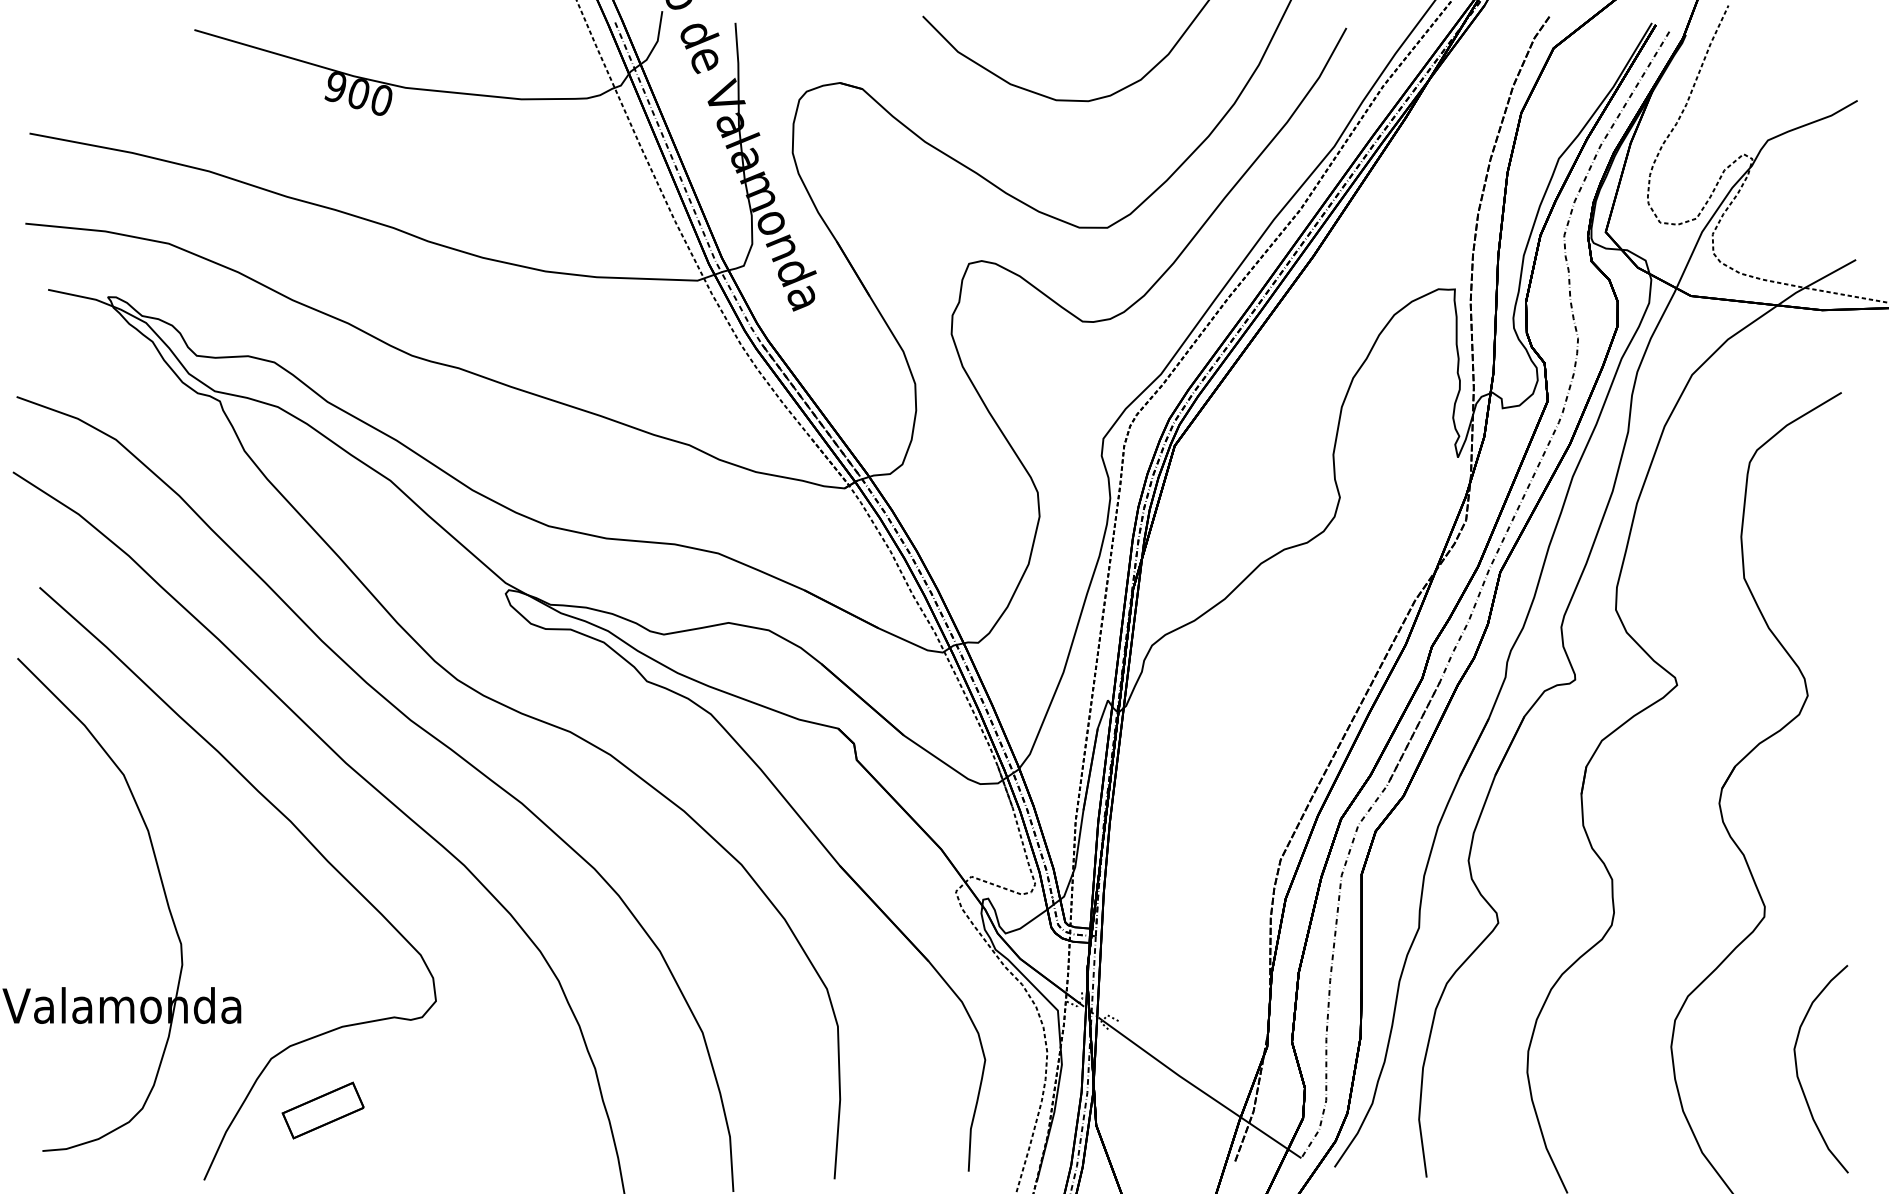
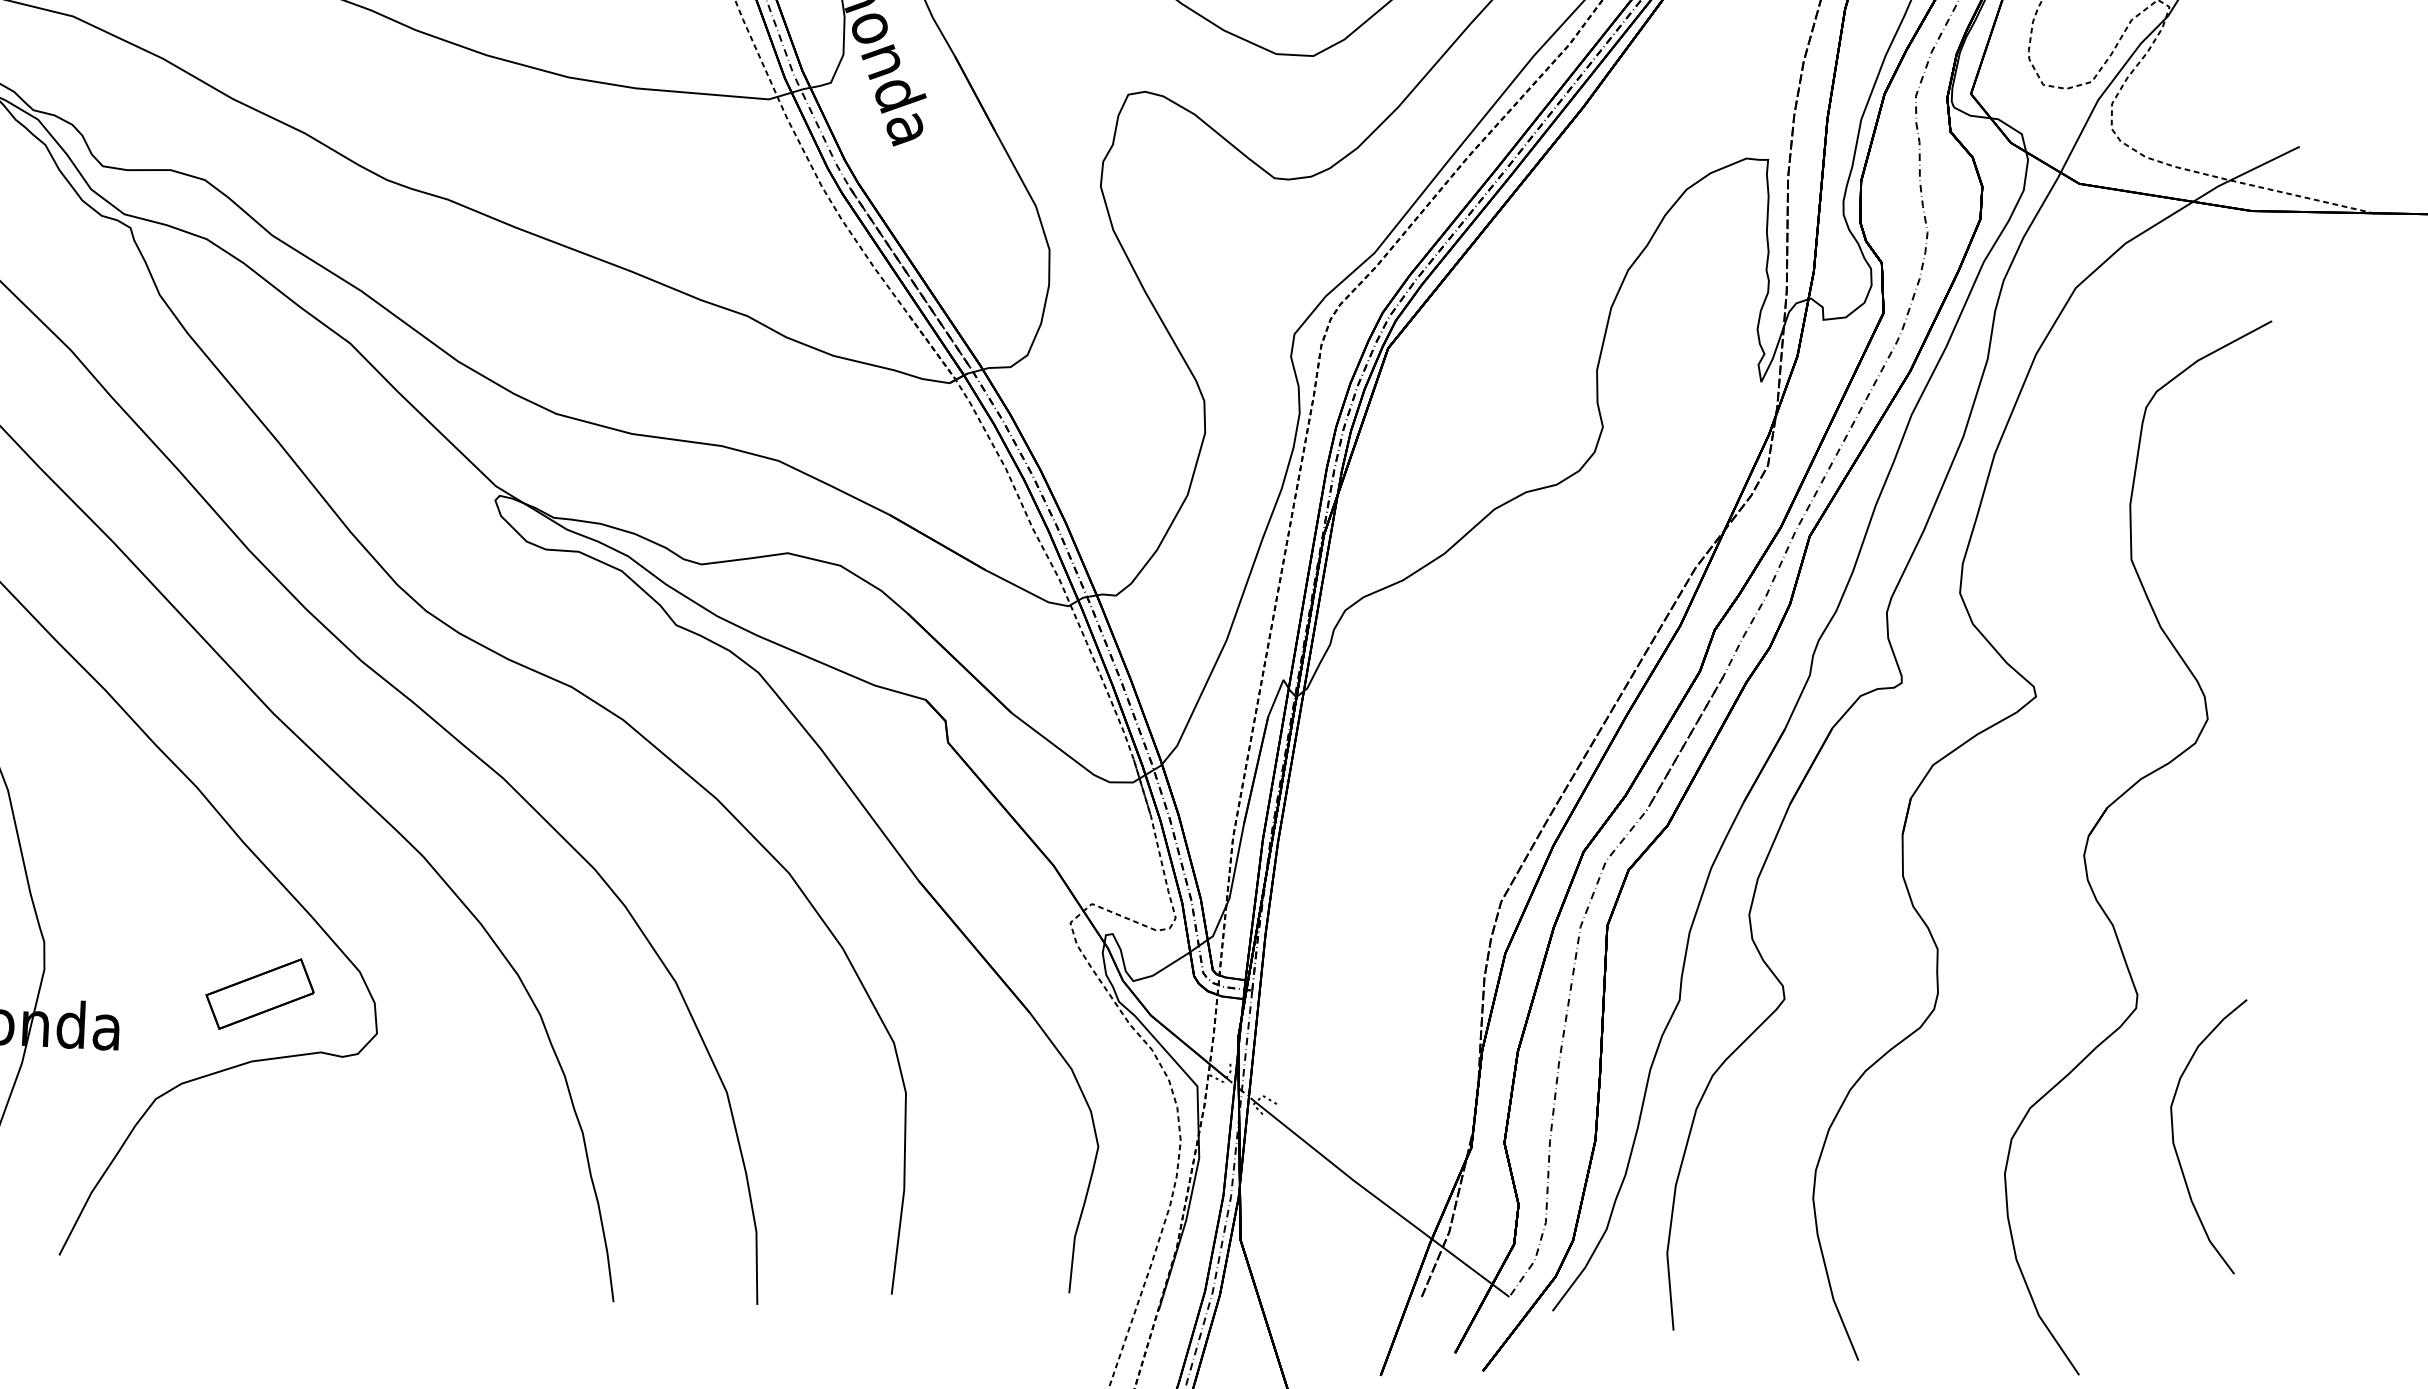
curve: (1798, 1074) -> (2174, 1140), moved
part: (322, 1110) -> (259, 993), moved

